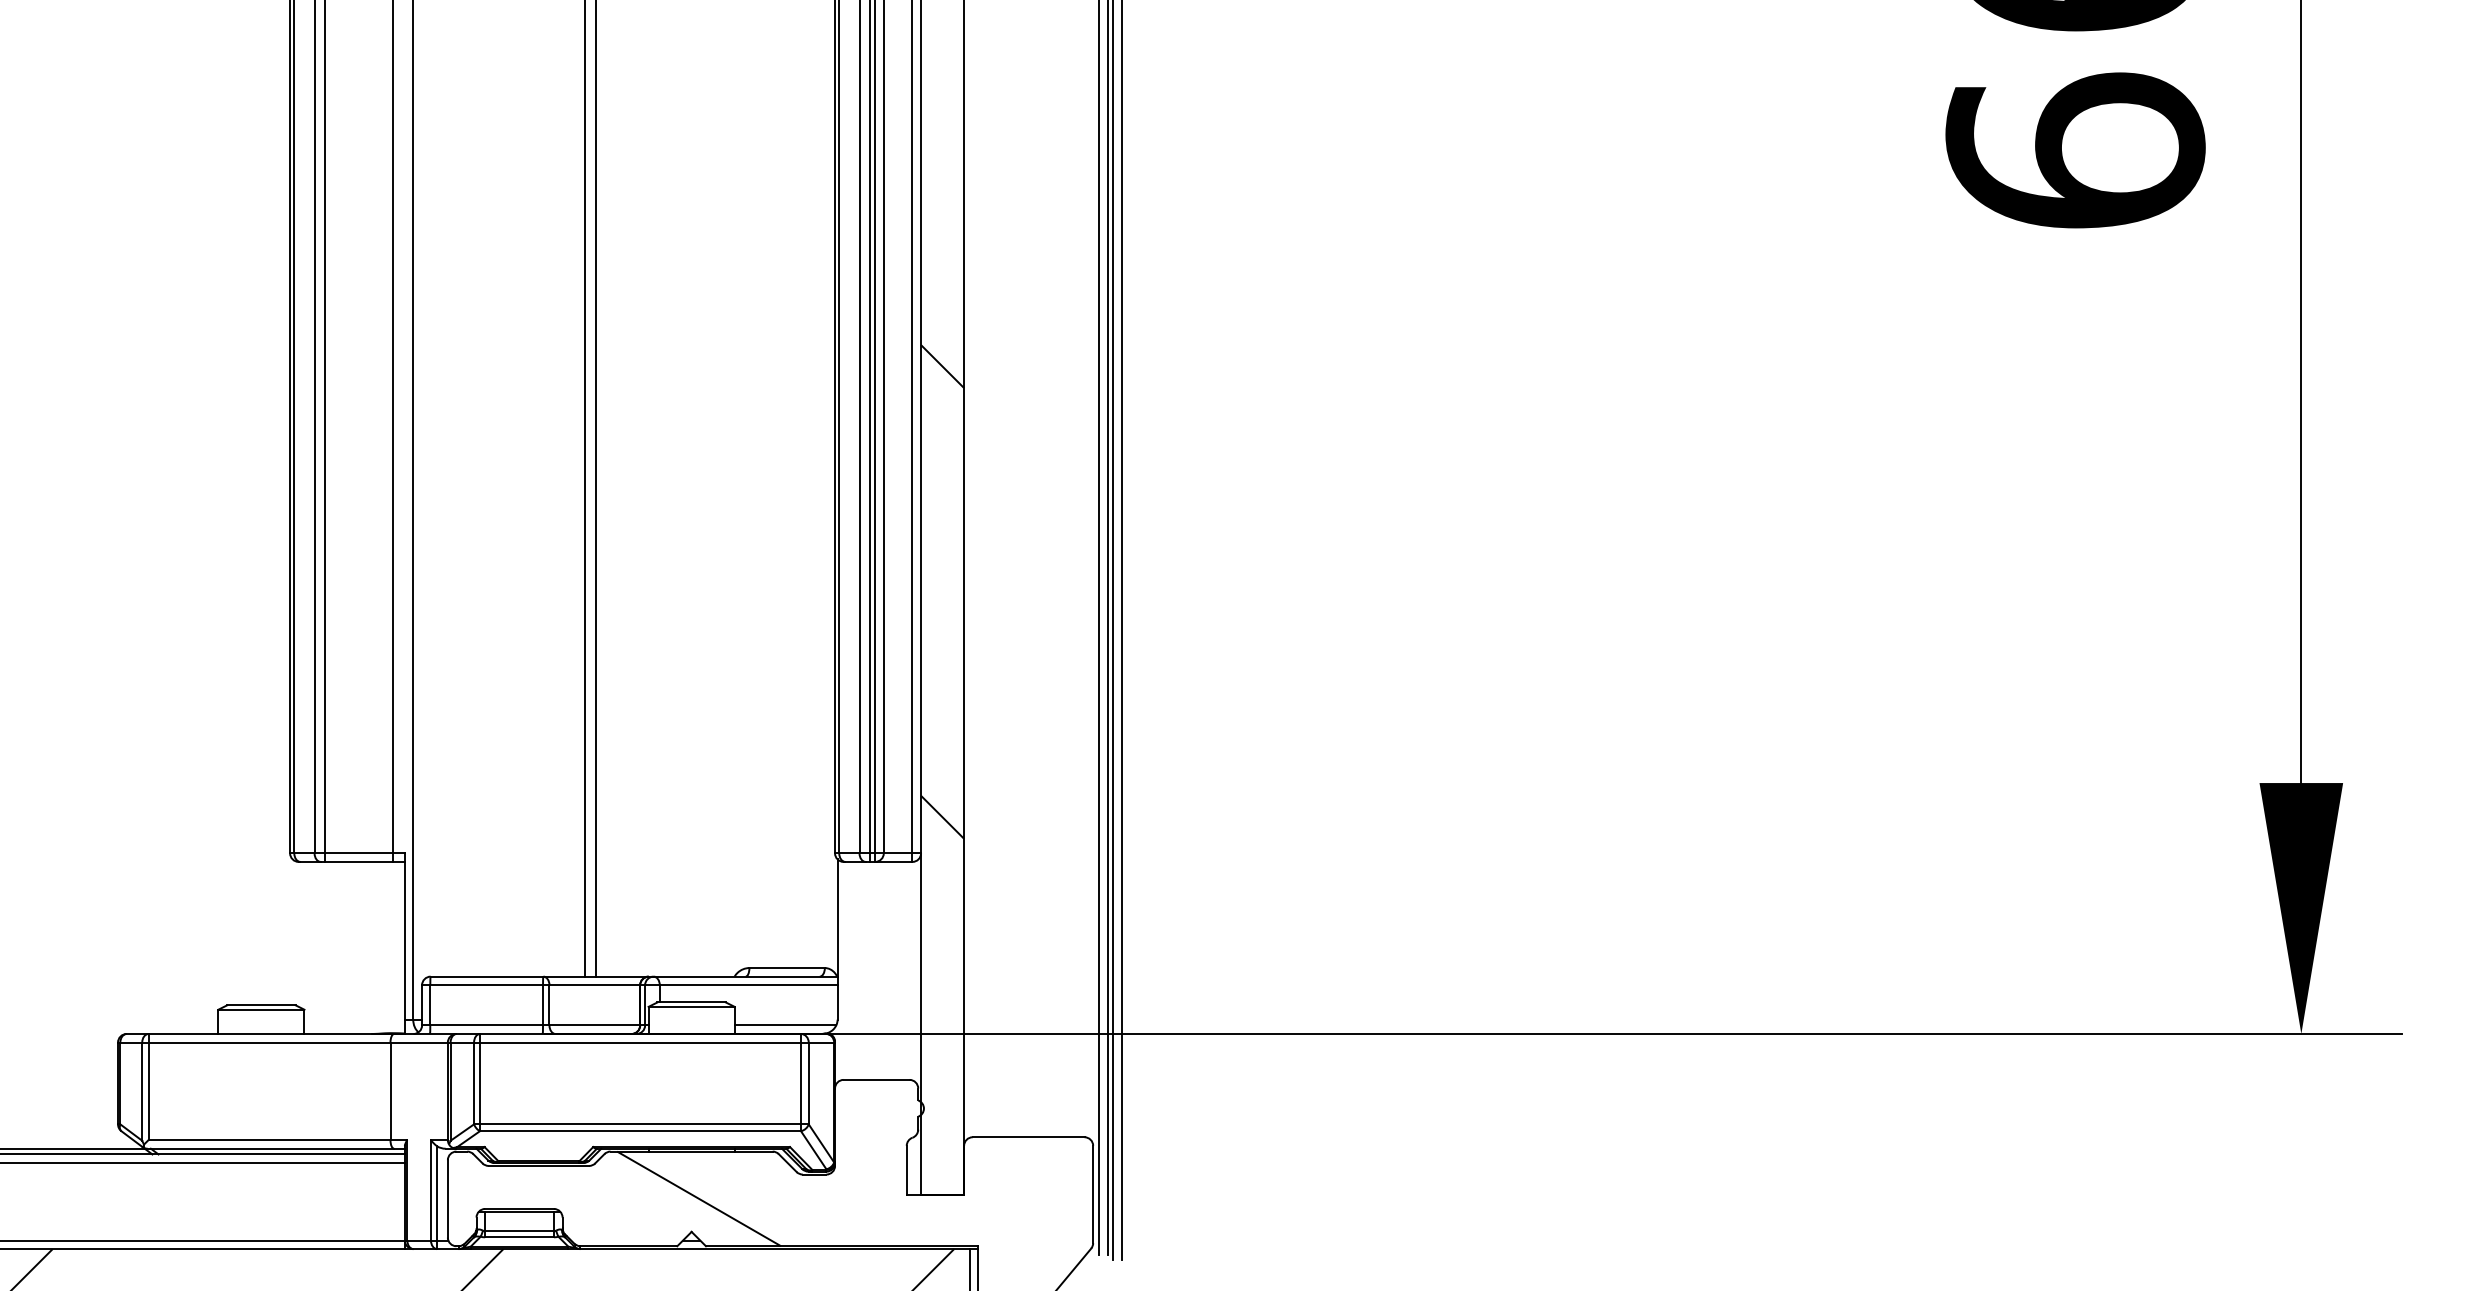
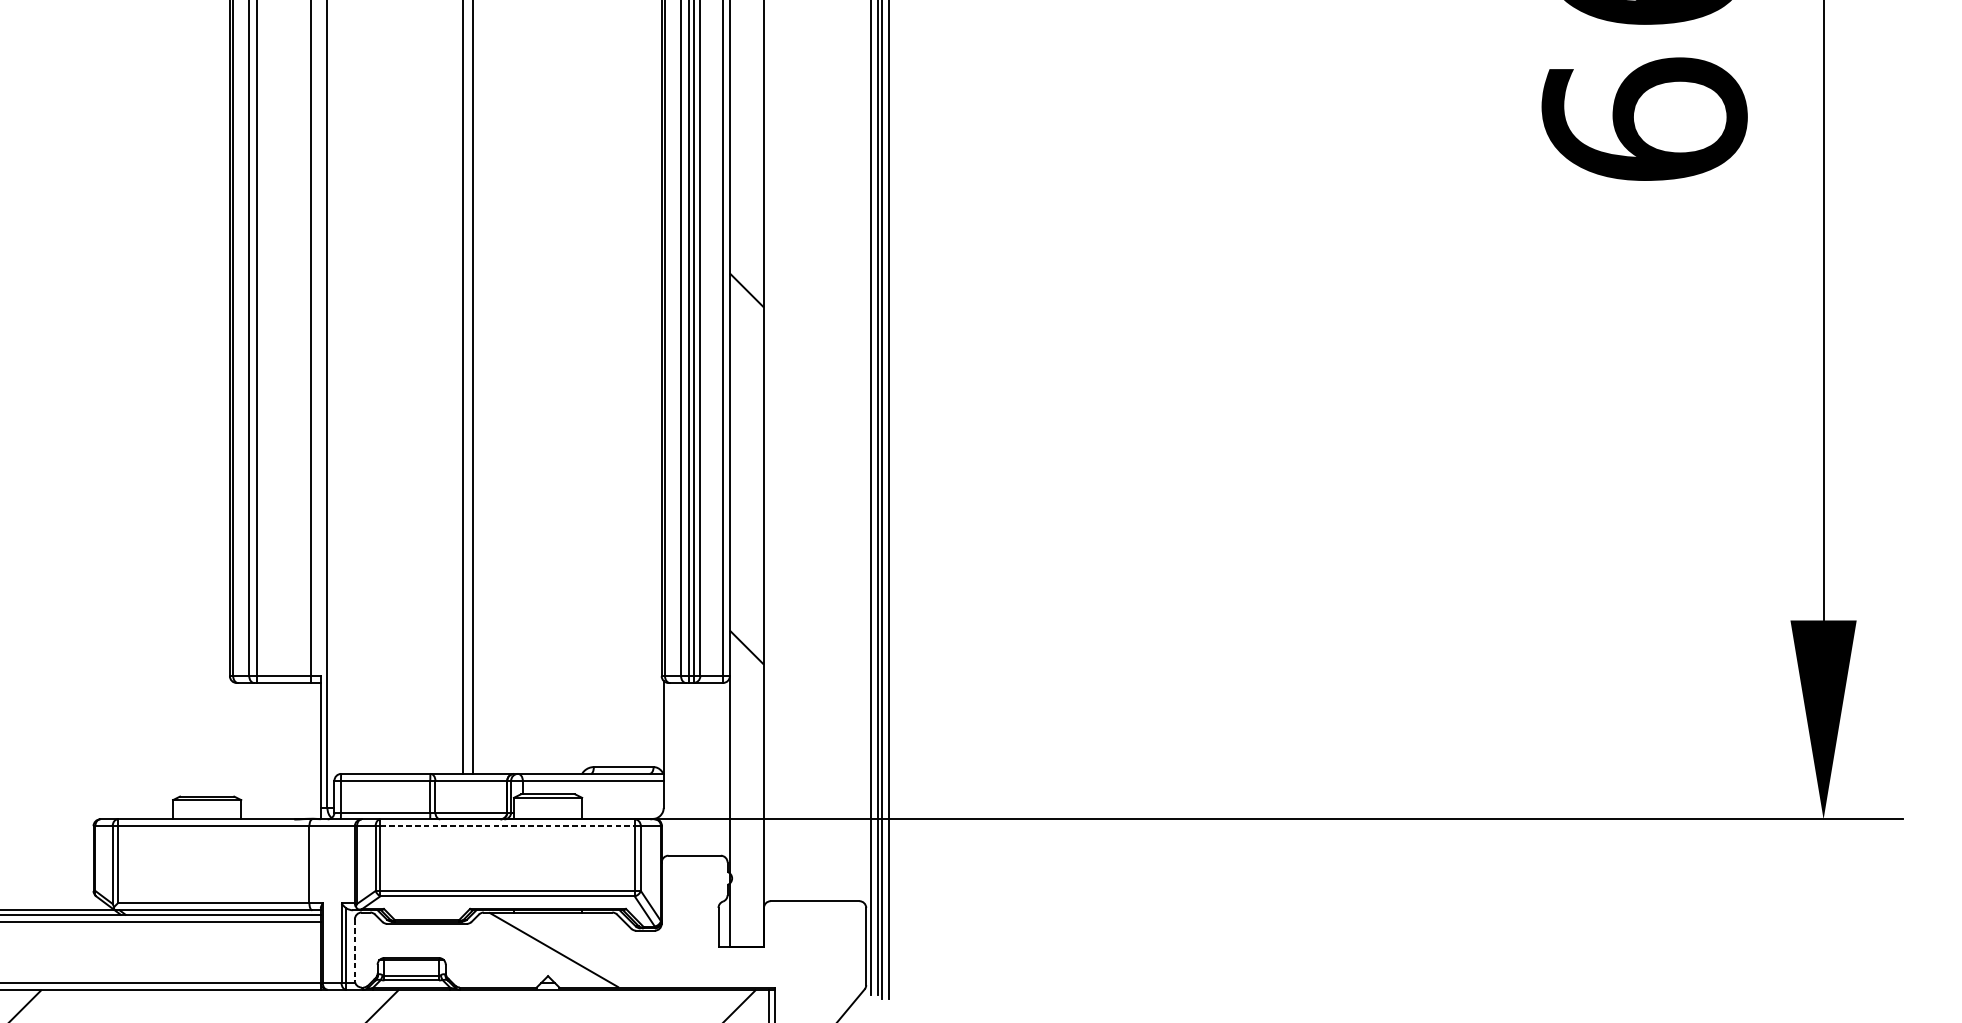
line: (785, 1025) -> (622, 812), removed
line: (640, 1042) -> (507, 826), solid -> dashed
line: (447, 1198) -> (354, 949), solid -> dashed

